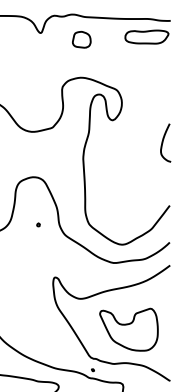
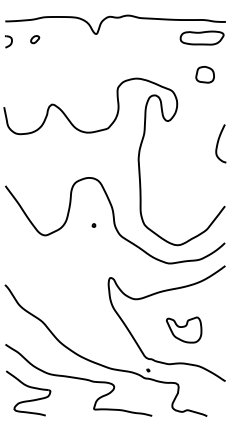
part: (81, 39) -> (204, 74), moved
part: (128, 329) -> (183, 329), size x0.6

